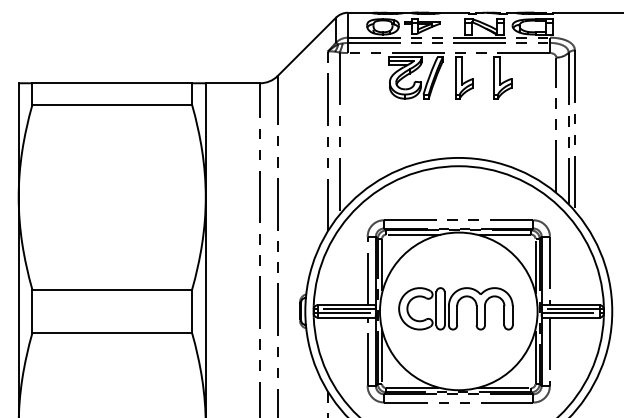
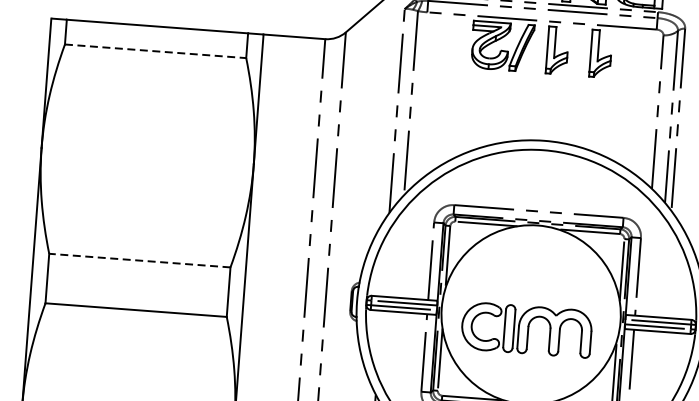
line: (112, 105) -> (155, 51), solid -> dashed
line: (112, 289) -> (140, 260), solid -> dashed
part: (455, 308) -> (526, 329), moved

